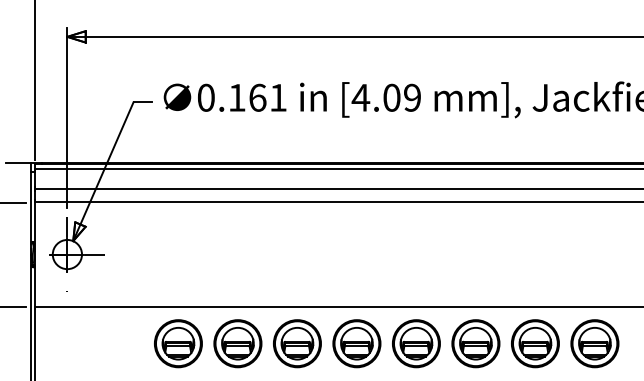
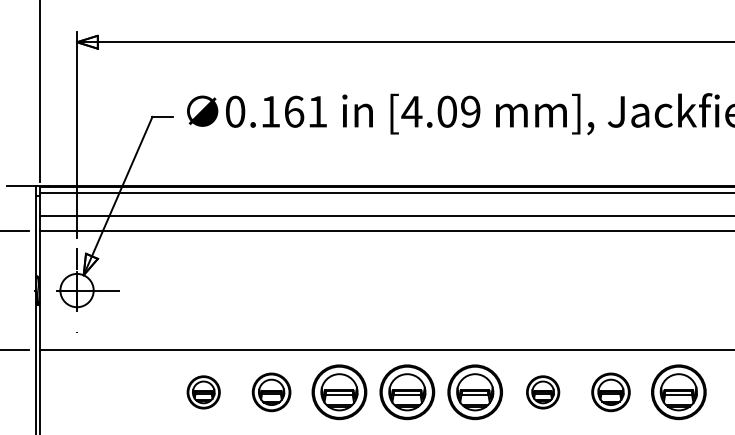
part: (178, 343) -> (203, 392), size x0.6
part: (237, 343) -> (271, 392), size x0.7
part: (475, 343) -> (542, 392), size x0.6
part: (535, 343) -> (611, 392), size x0.7

